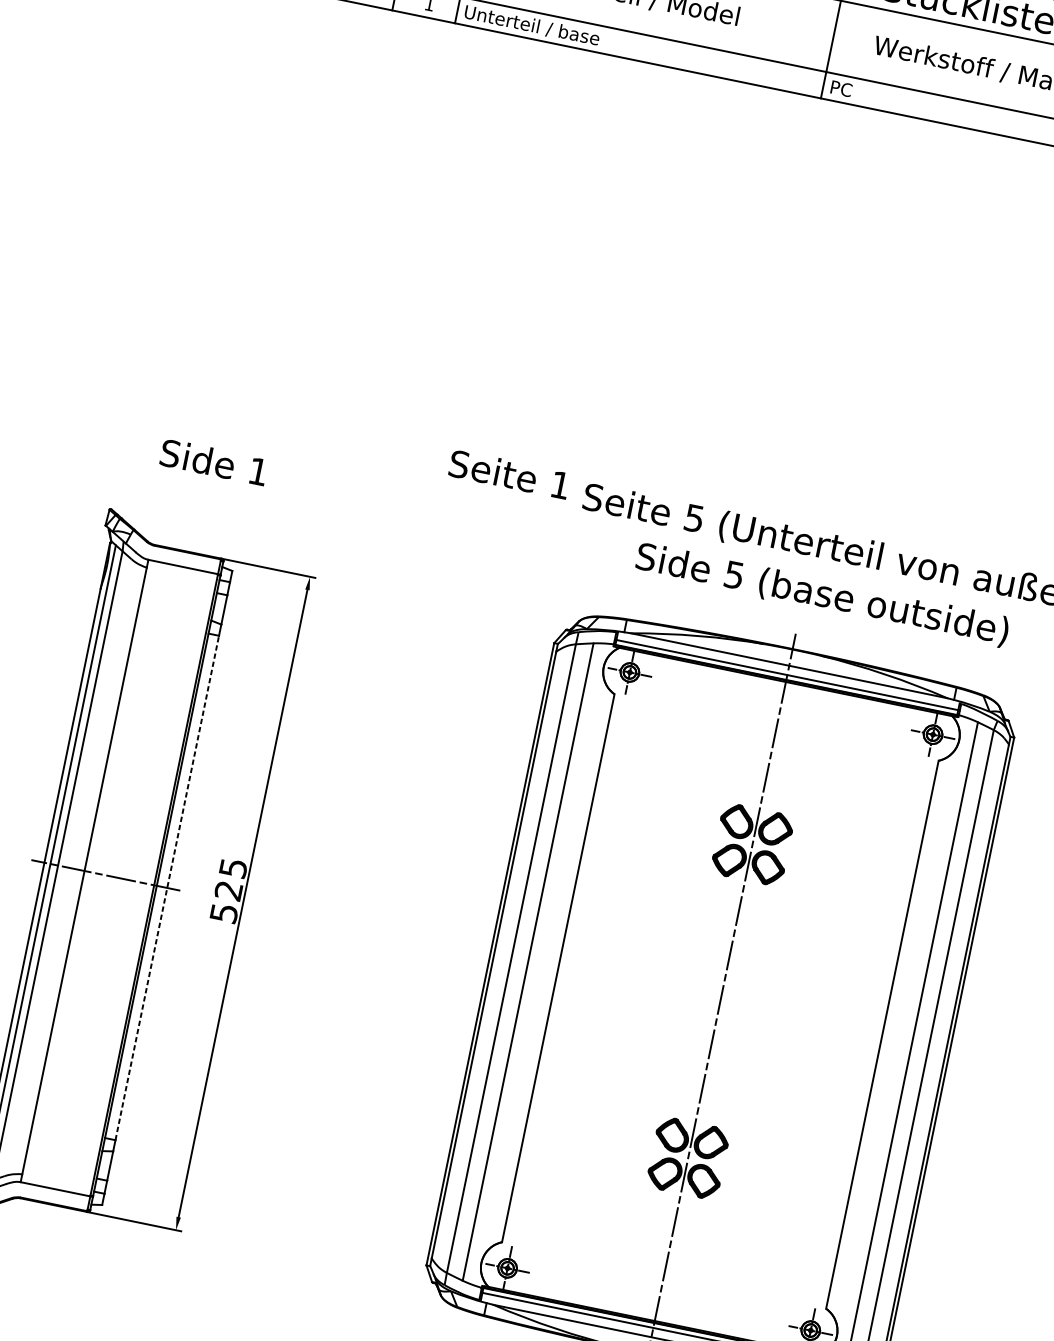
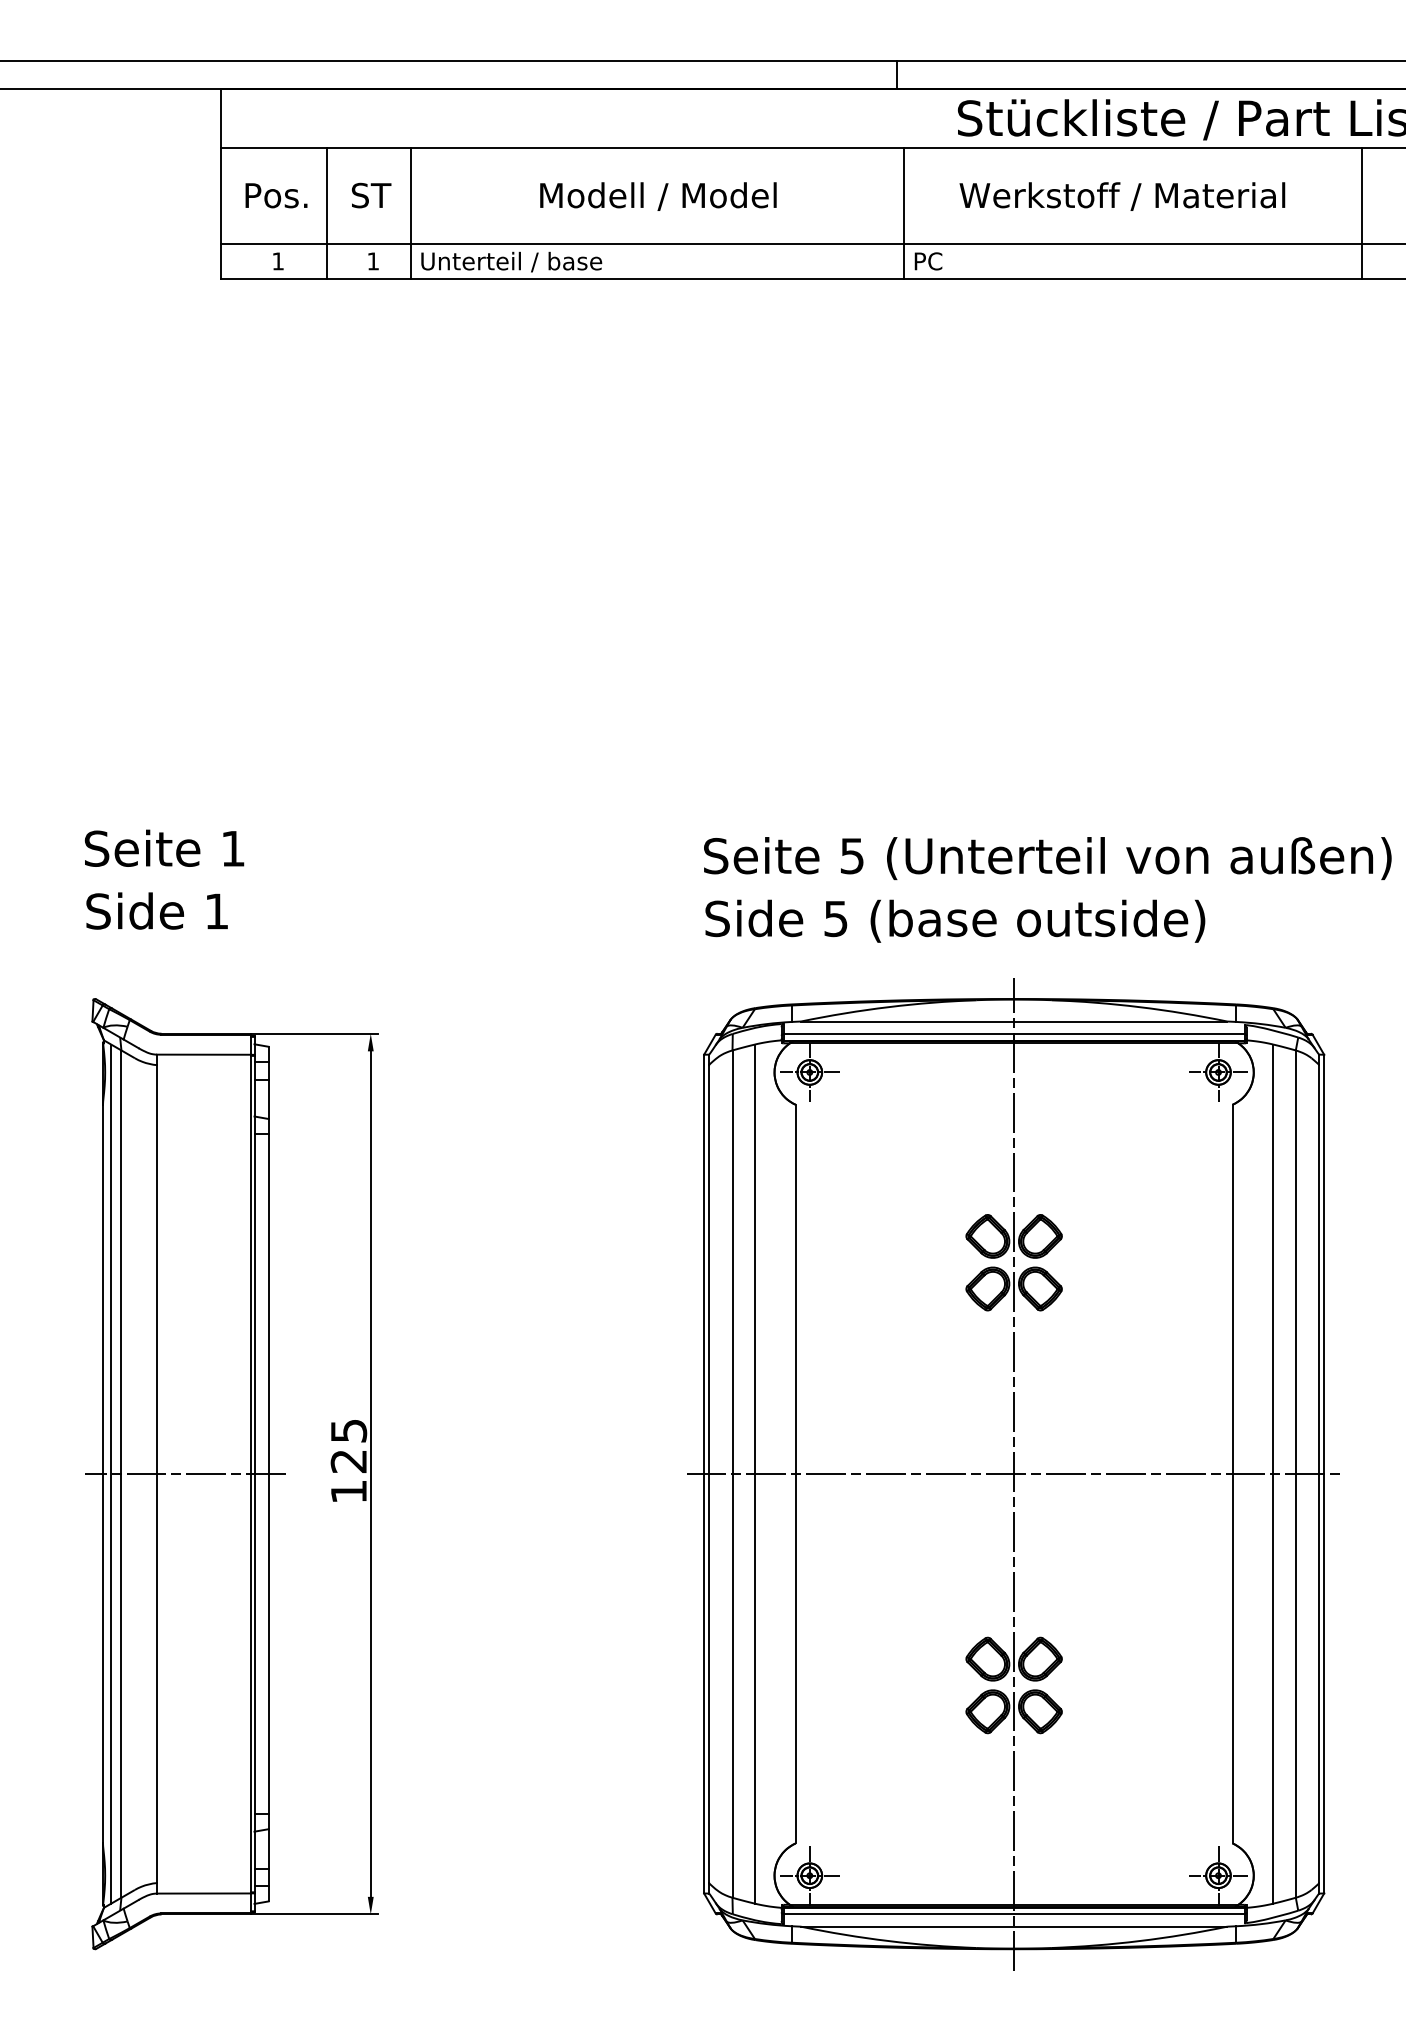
text: (213, 461) -> (156, 910), moved
text: (509, 473) -> (164, 847), moved
text: (822, 594) -> (955, 920), moved
line: (167, 888) -> (268, 1474), dashed -> solid
text: (224, 913) -> (349, 1491), 525 -> 125
line: (719, 1001) -> (1013, 1474), added

